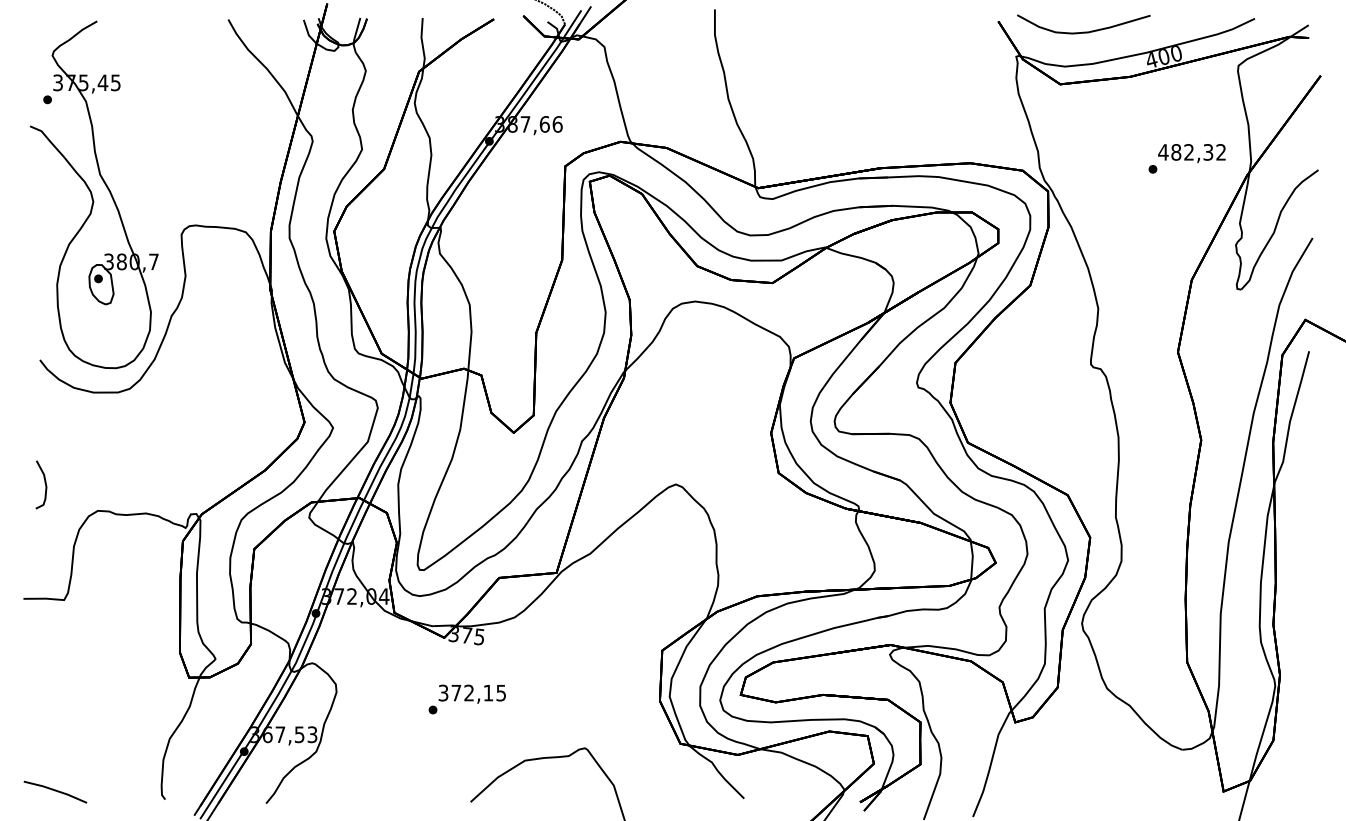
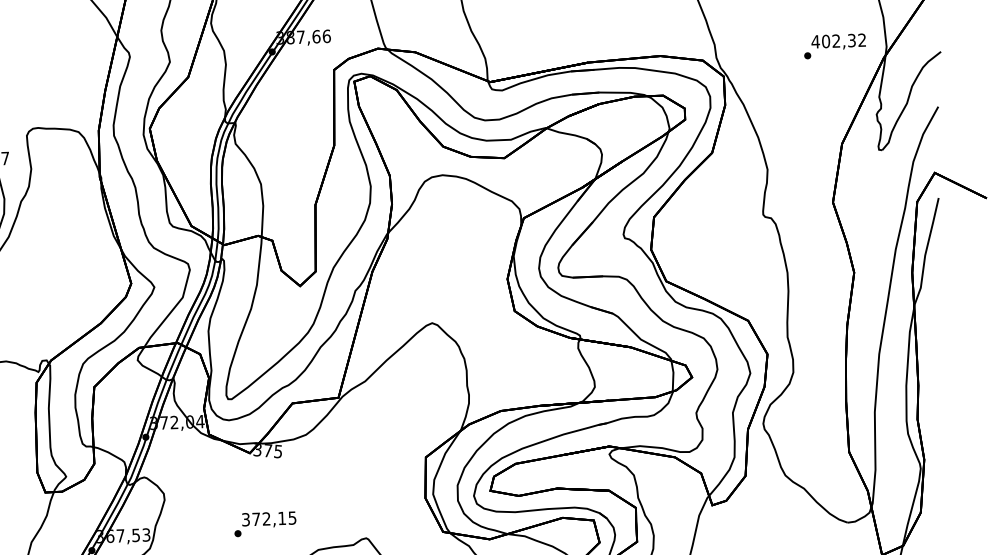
text: (1176, 152) -> (826, 41), 482,32 -> 402,32
text: (466, 699) -> (264, 524), moved

